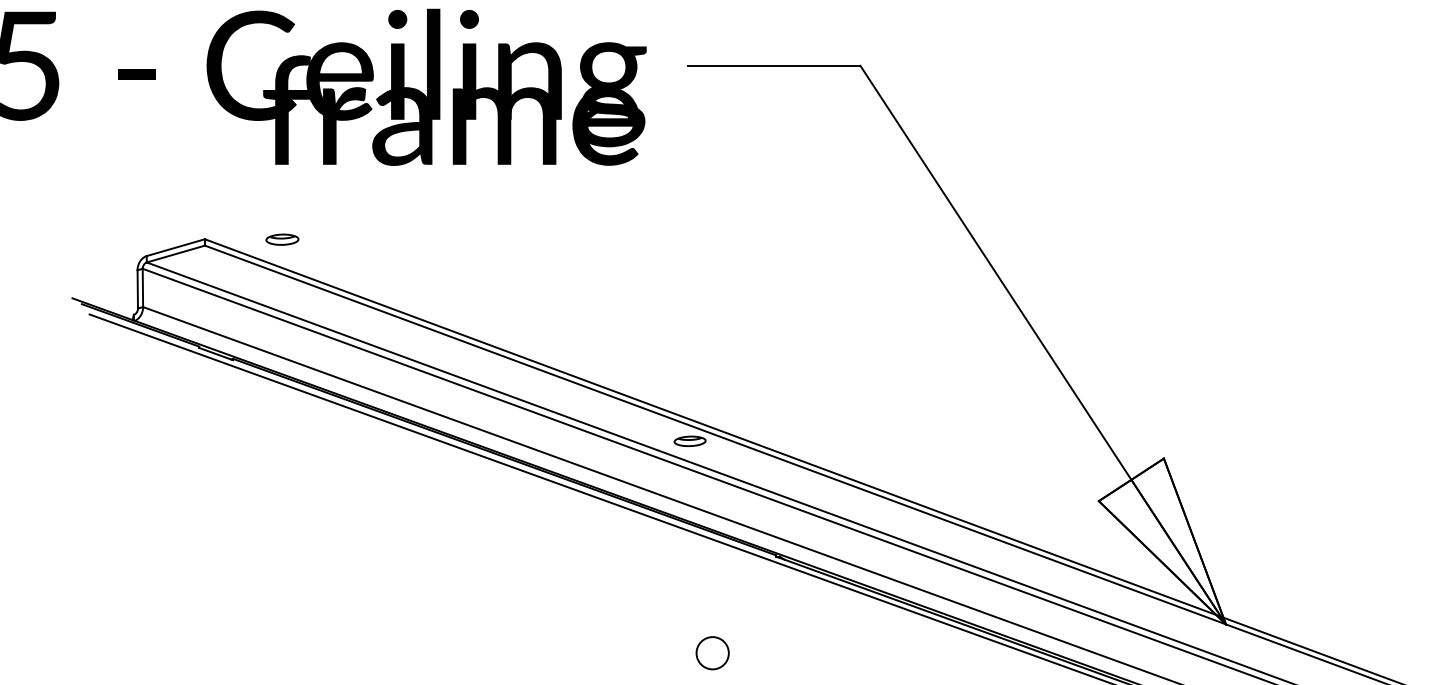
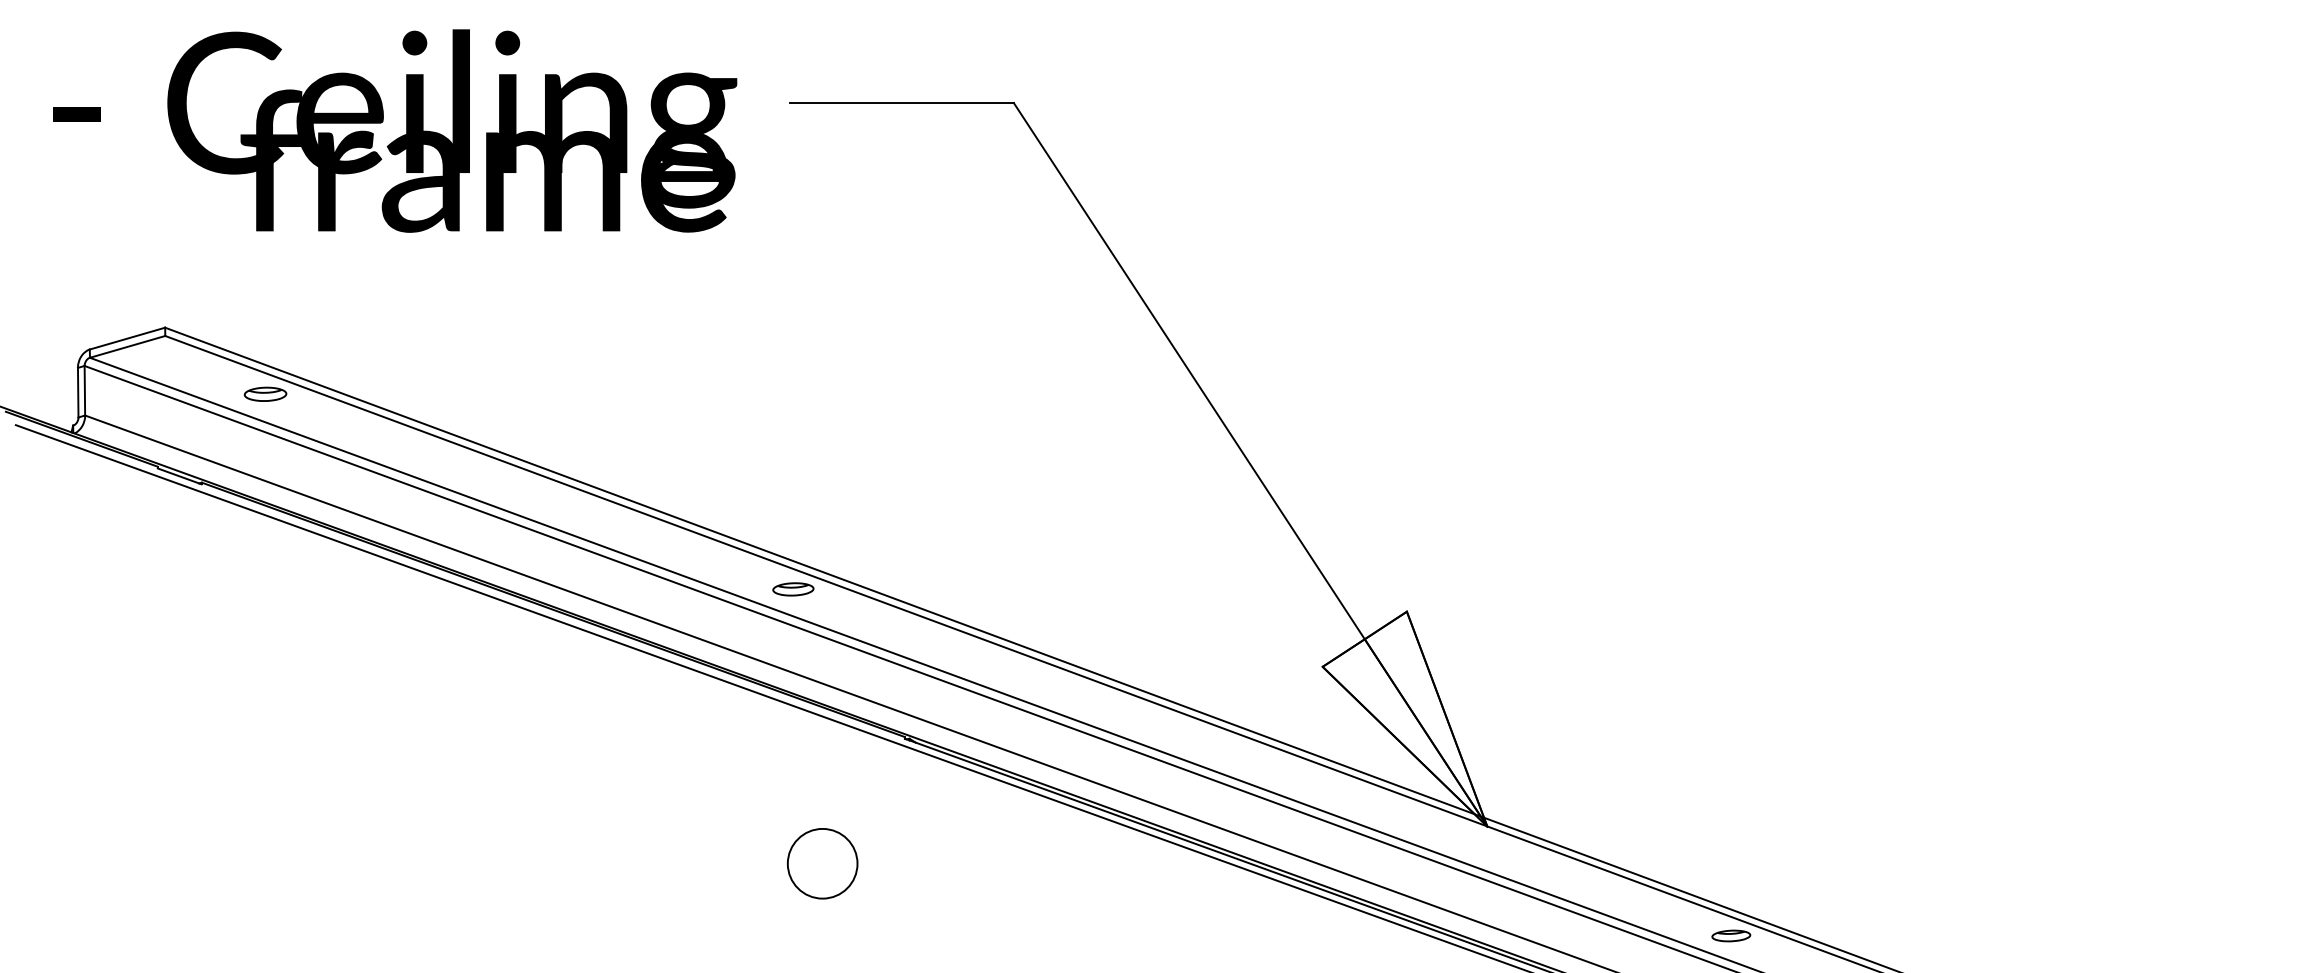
part: (282, 239) -> (265, 393), moved
circle: (712, 653) -> (822, 863), size x1.67

